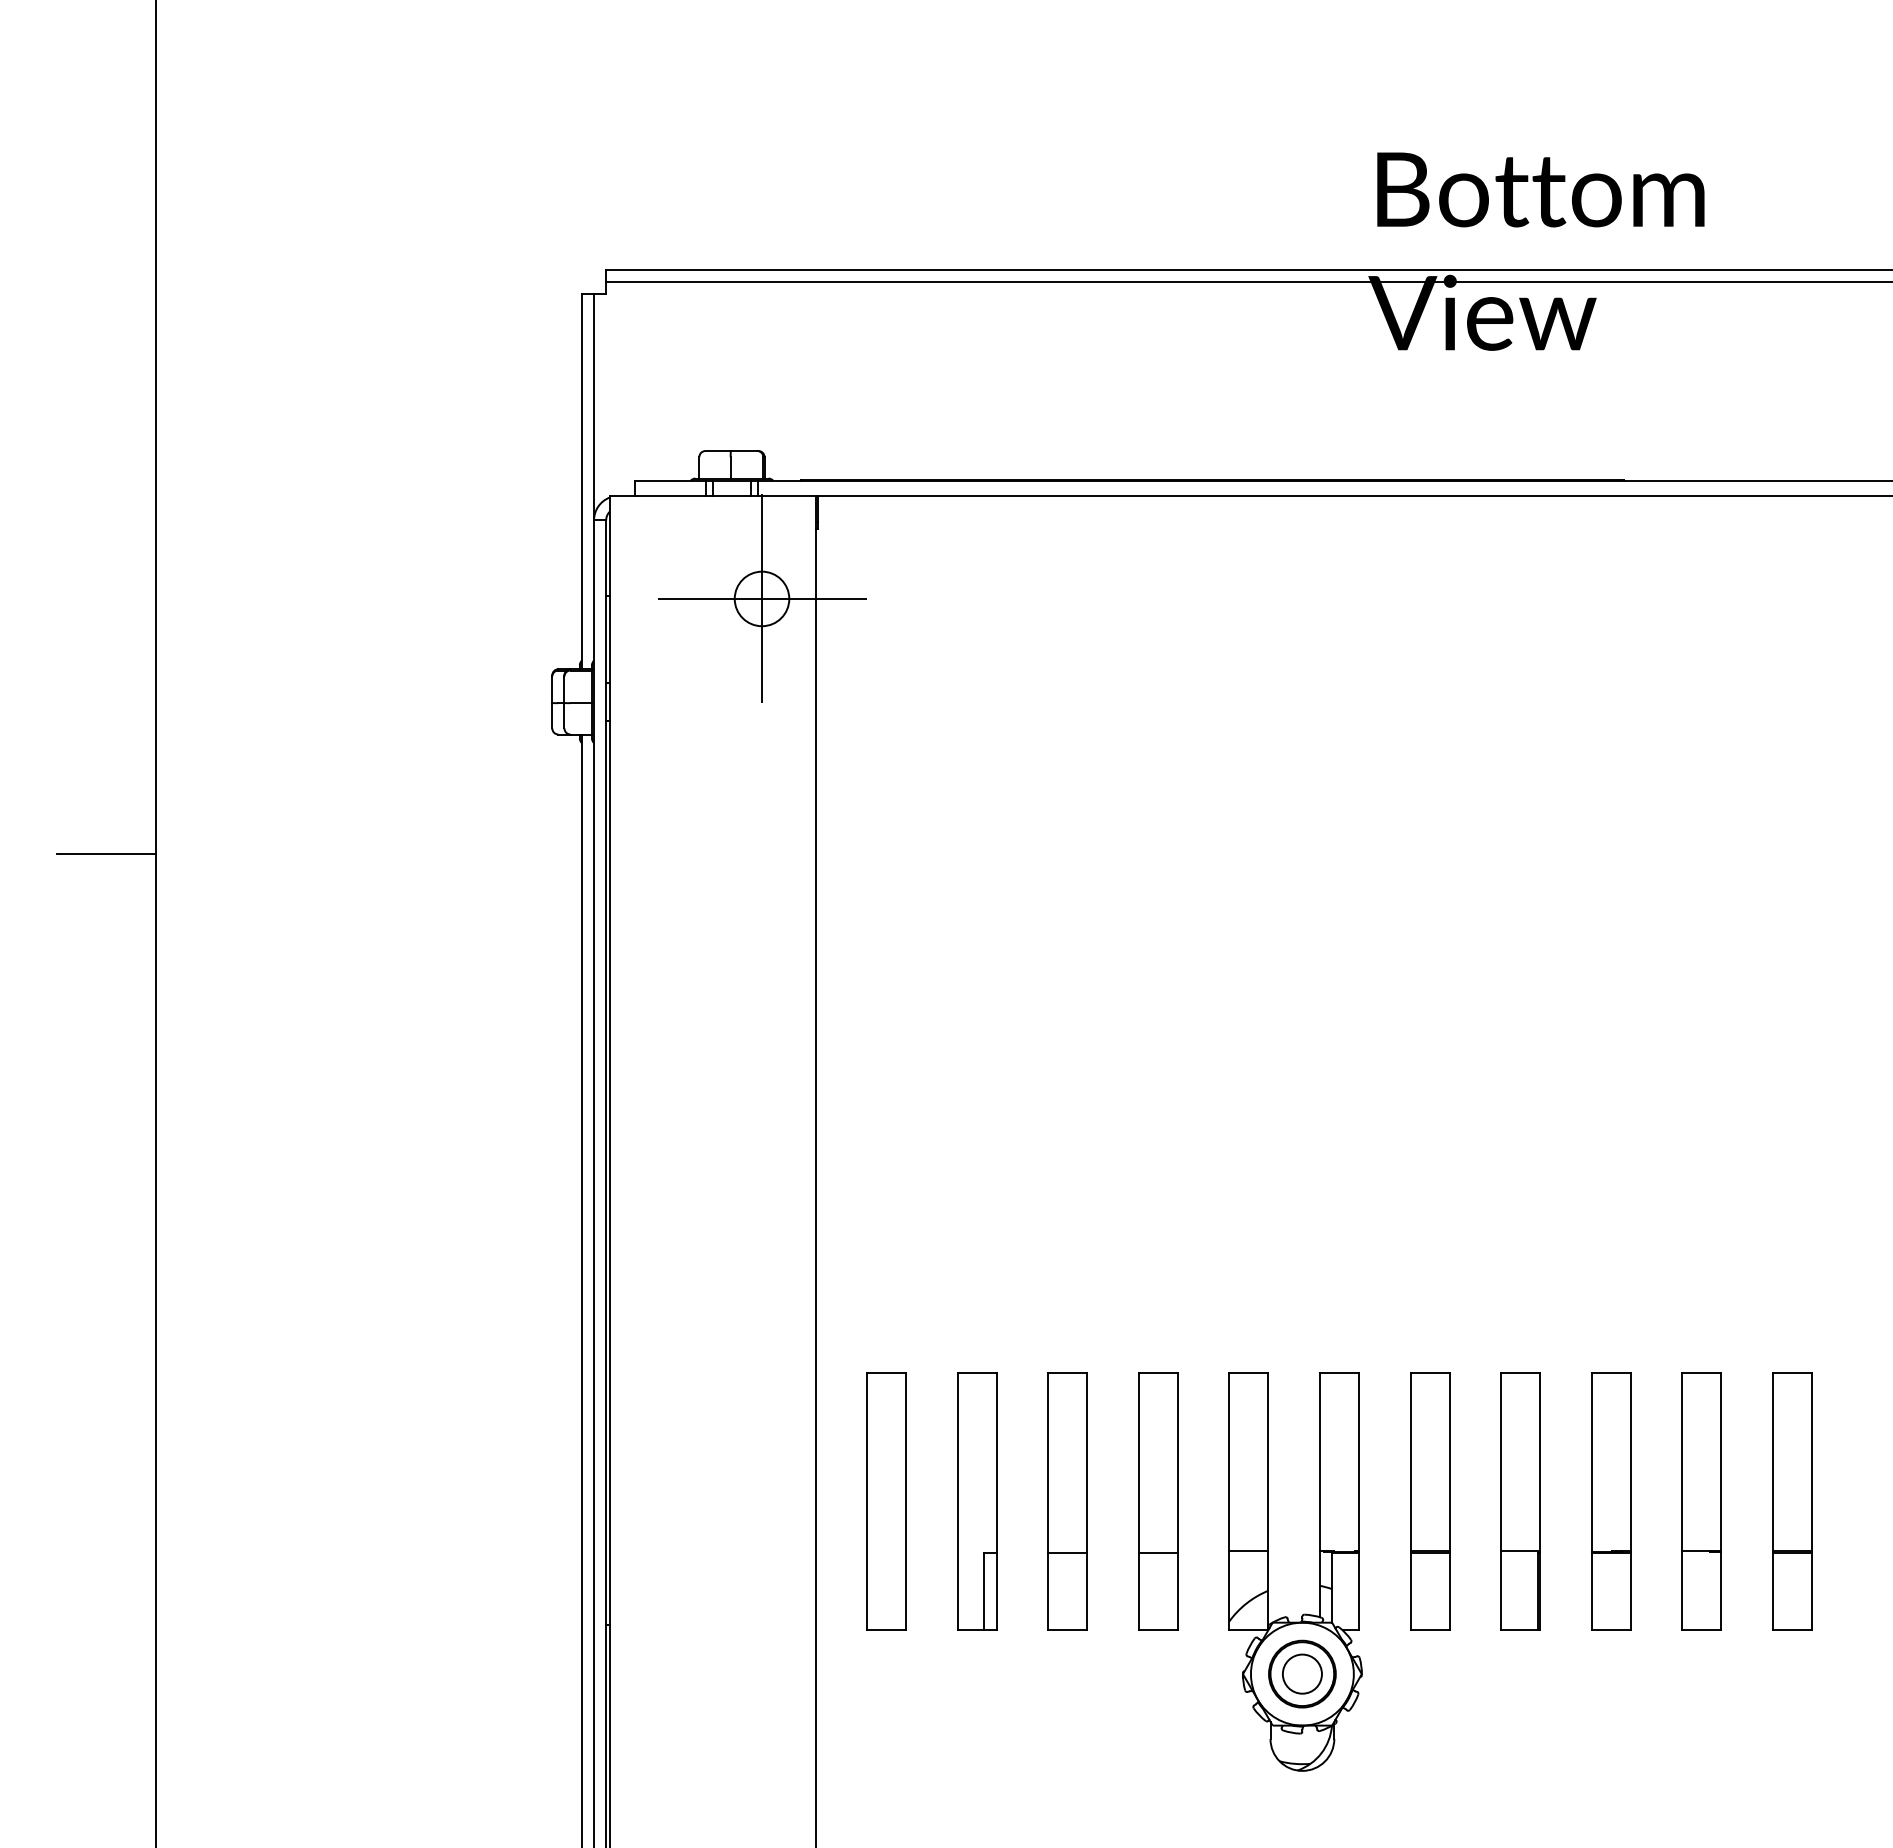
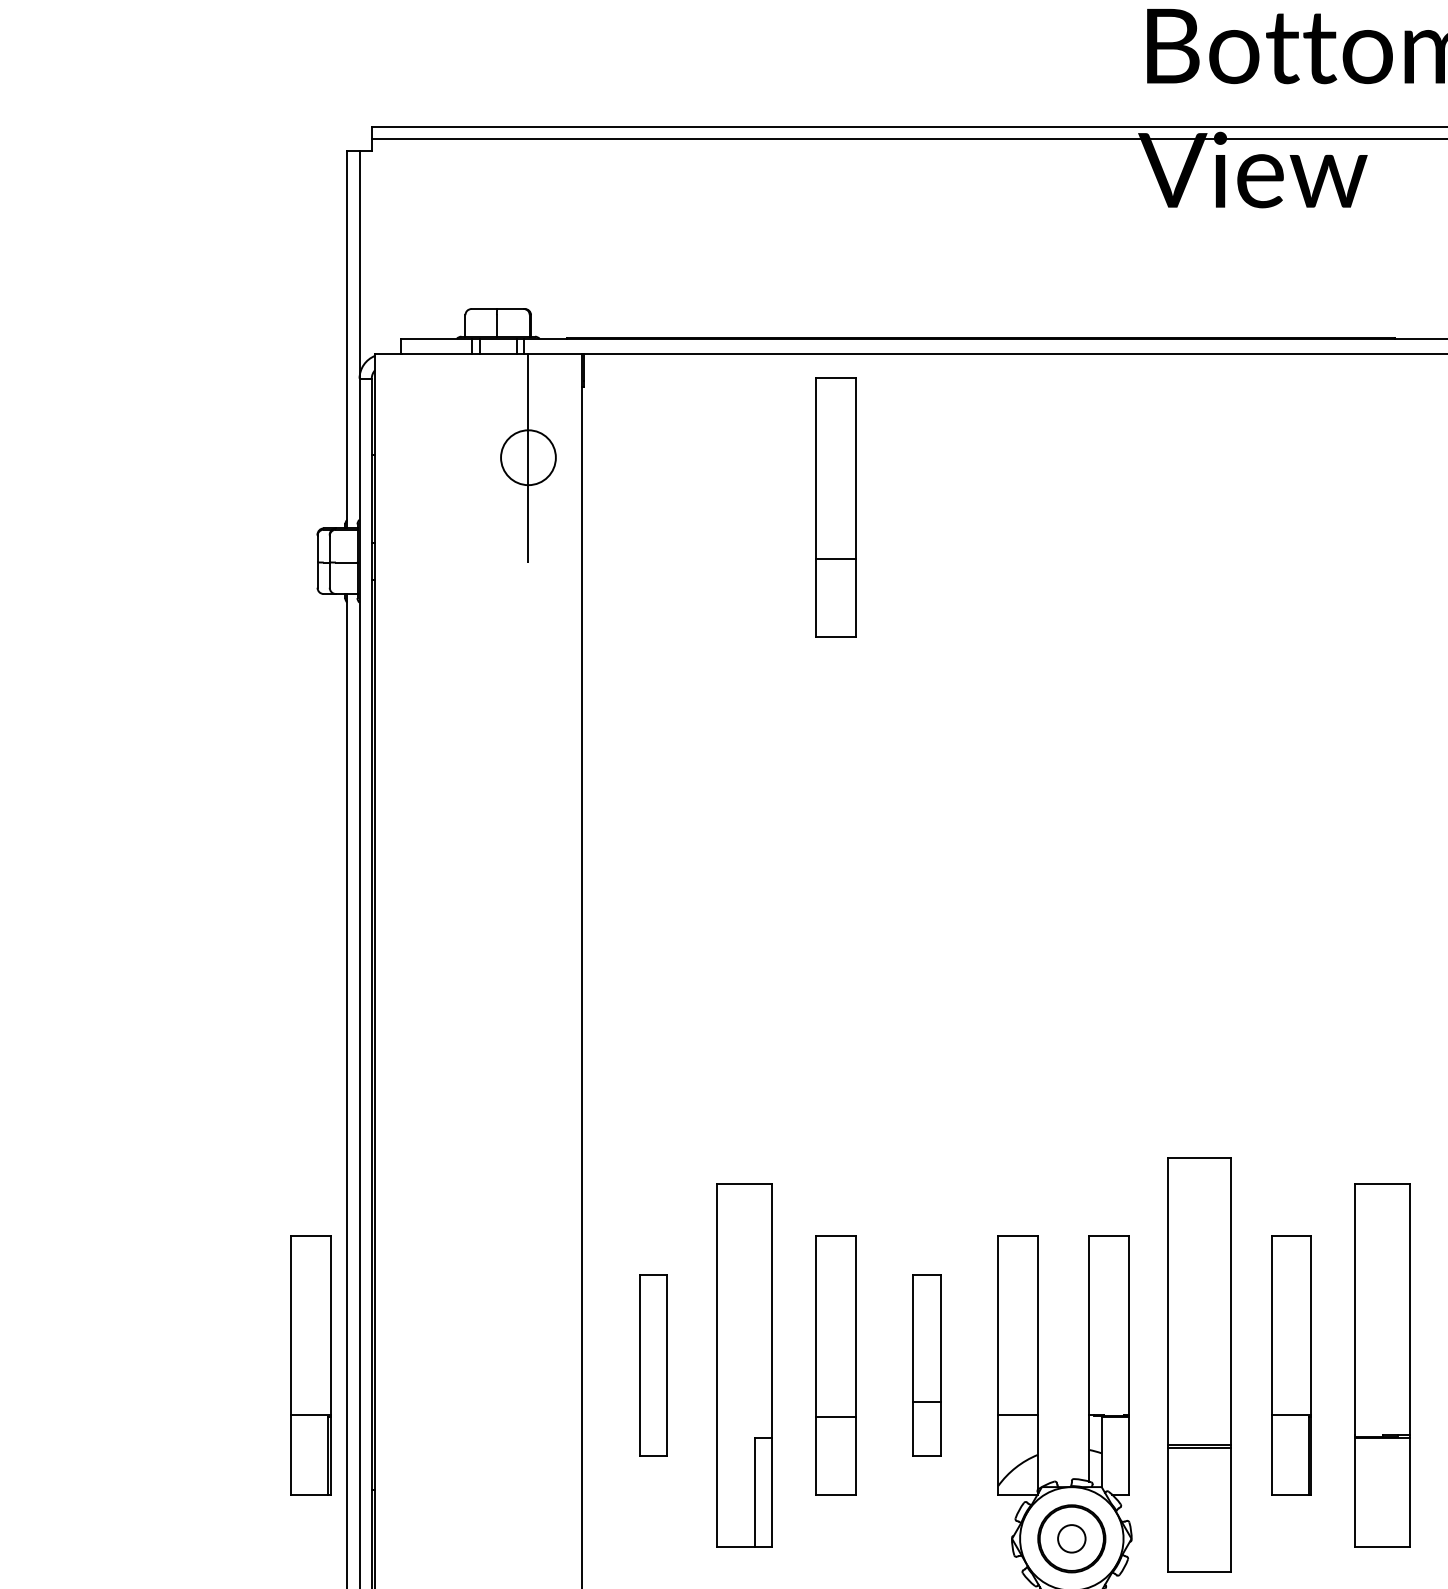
line: (761, 598) -> (527, 457), removed
part: (1067, 648) -> (835, 507), added
part: (545, 1501) -> (310, 1365), added
part: (886, 1501) -> (653, 1365), size x0.7
part: (977, 1501) -> (745, 1365), size x1.4
part: (1158, 1501) -> (927, 1365), size x0.7
part: (1430, 1501) -> (1200, 1365), size x1.6
part: (1611, 1501) -> (1382, 1365), size x1.4
circle: (1301, 1673) -> (1070, 1538), size x0.7

